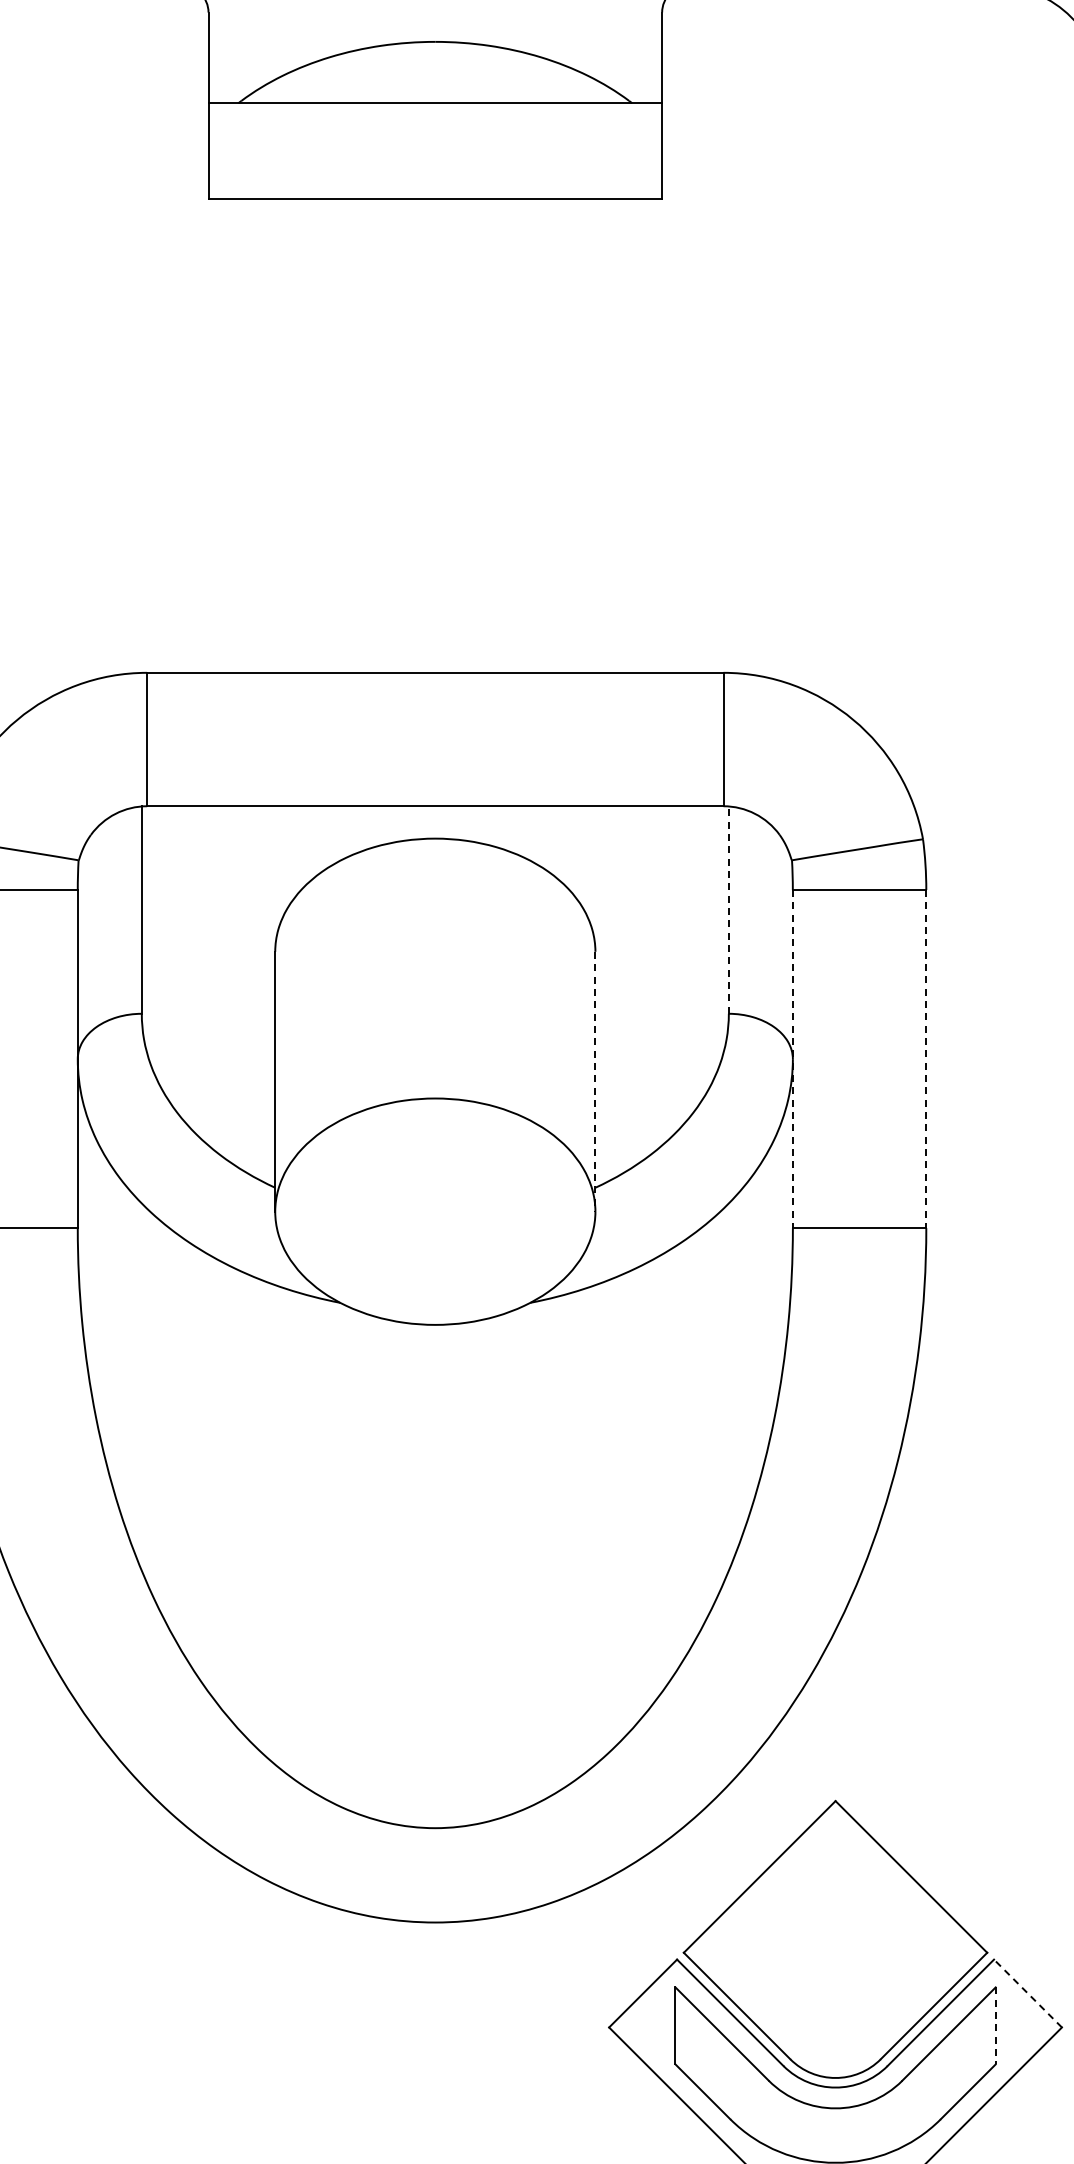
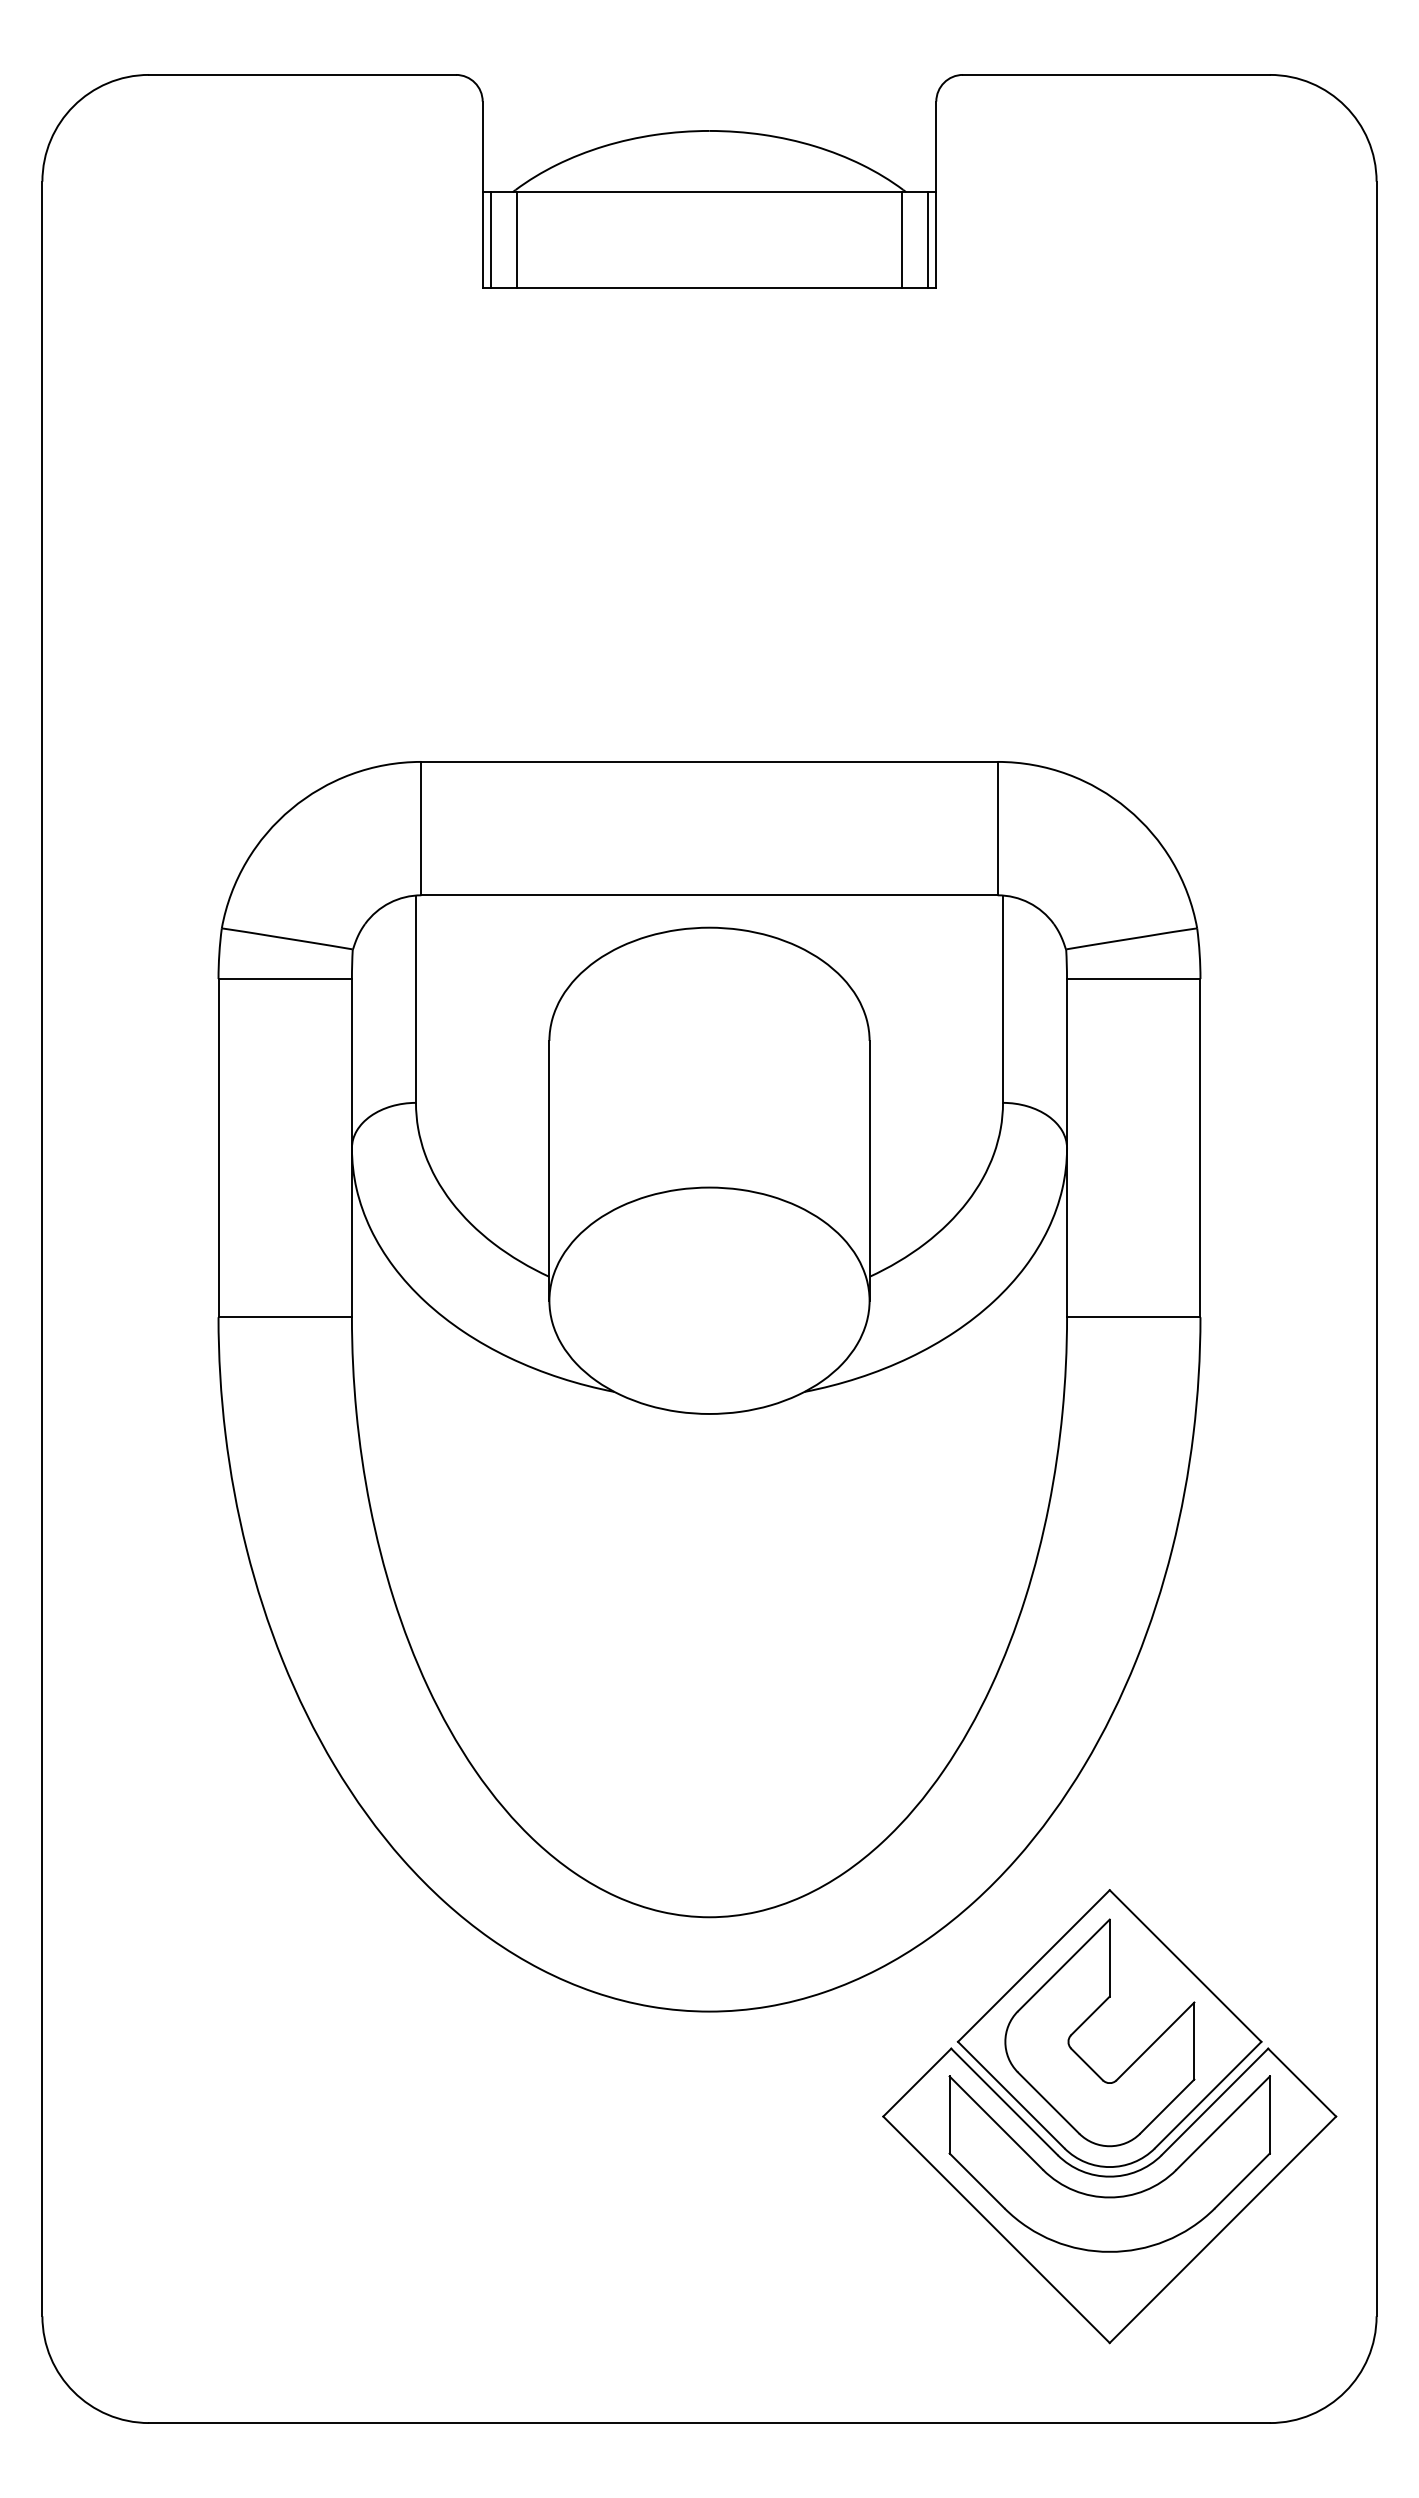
line: (216, 151) -> (490, 240), added
line: (243, 151) -> (517, 240), added
line: (627, 151) -> (901, 240), added
line: (654, 151) -> (928, 240), added
line: (729, 910) -> (1003, 999), dashed -> solid
line: (793, 1059) -> (1067, 1148), dashed -> solid
line: (926, 1059) -> (1200, 1148), dashed -> solid
line: (595, 1081) -> (869, 1170), dashed -> solid
part: (813, 1931) -> (1087, 2020), added
line: (1027, 1993) -> (1301, 2082), dashed -> solid
line: (995, 2026) -> (1269, 2115), dashed -> solid

